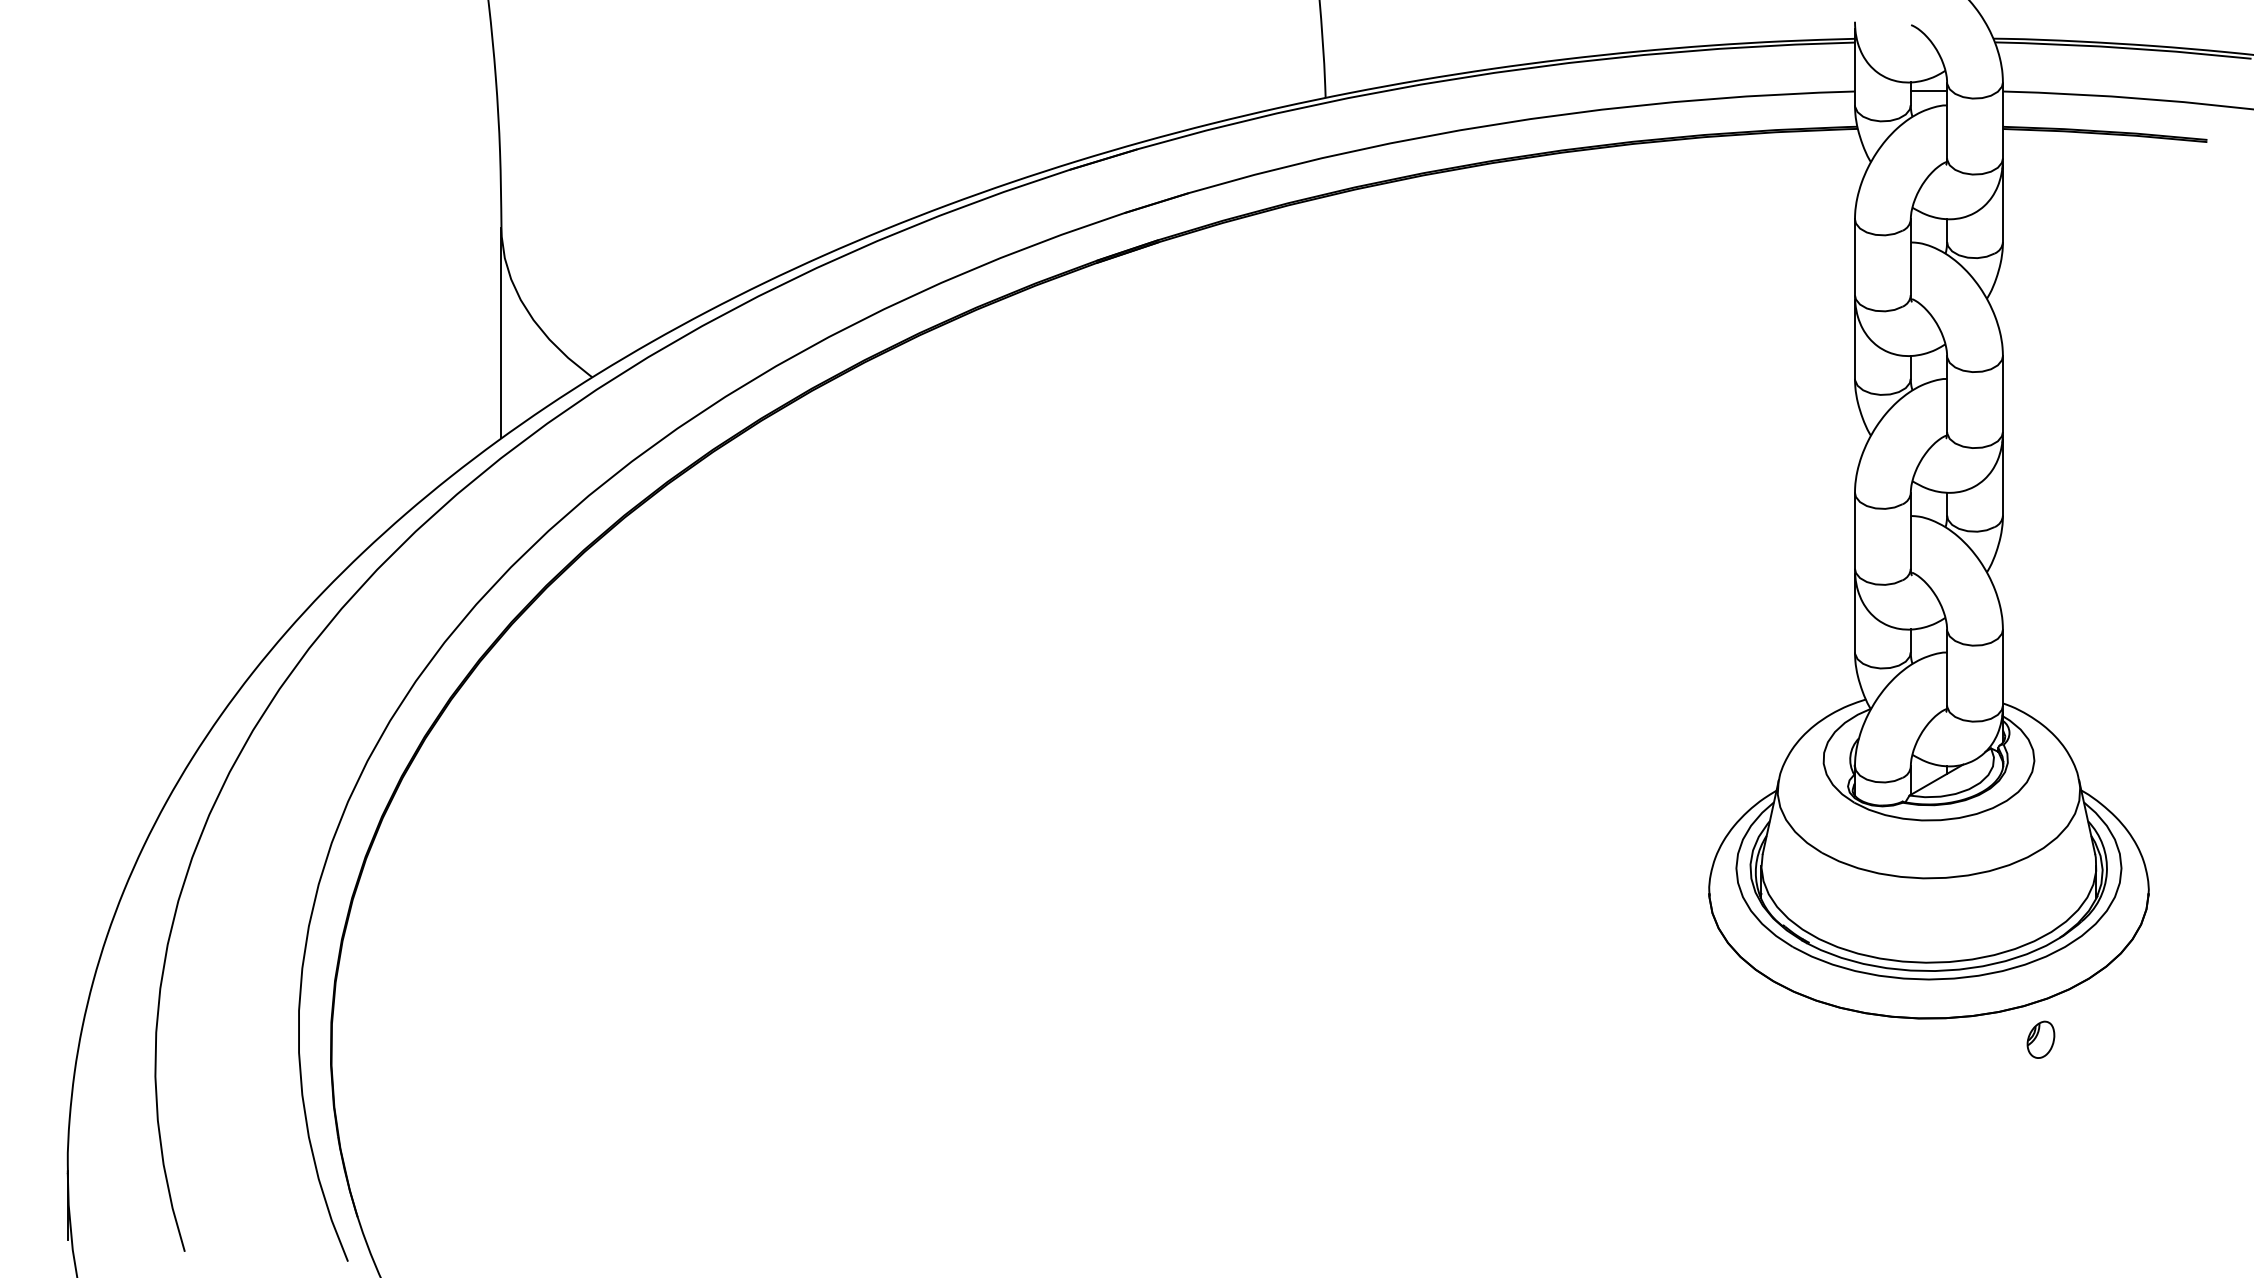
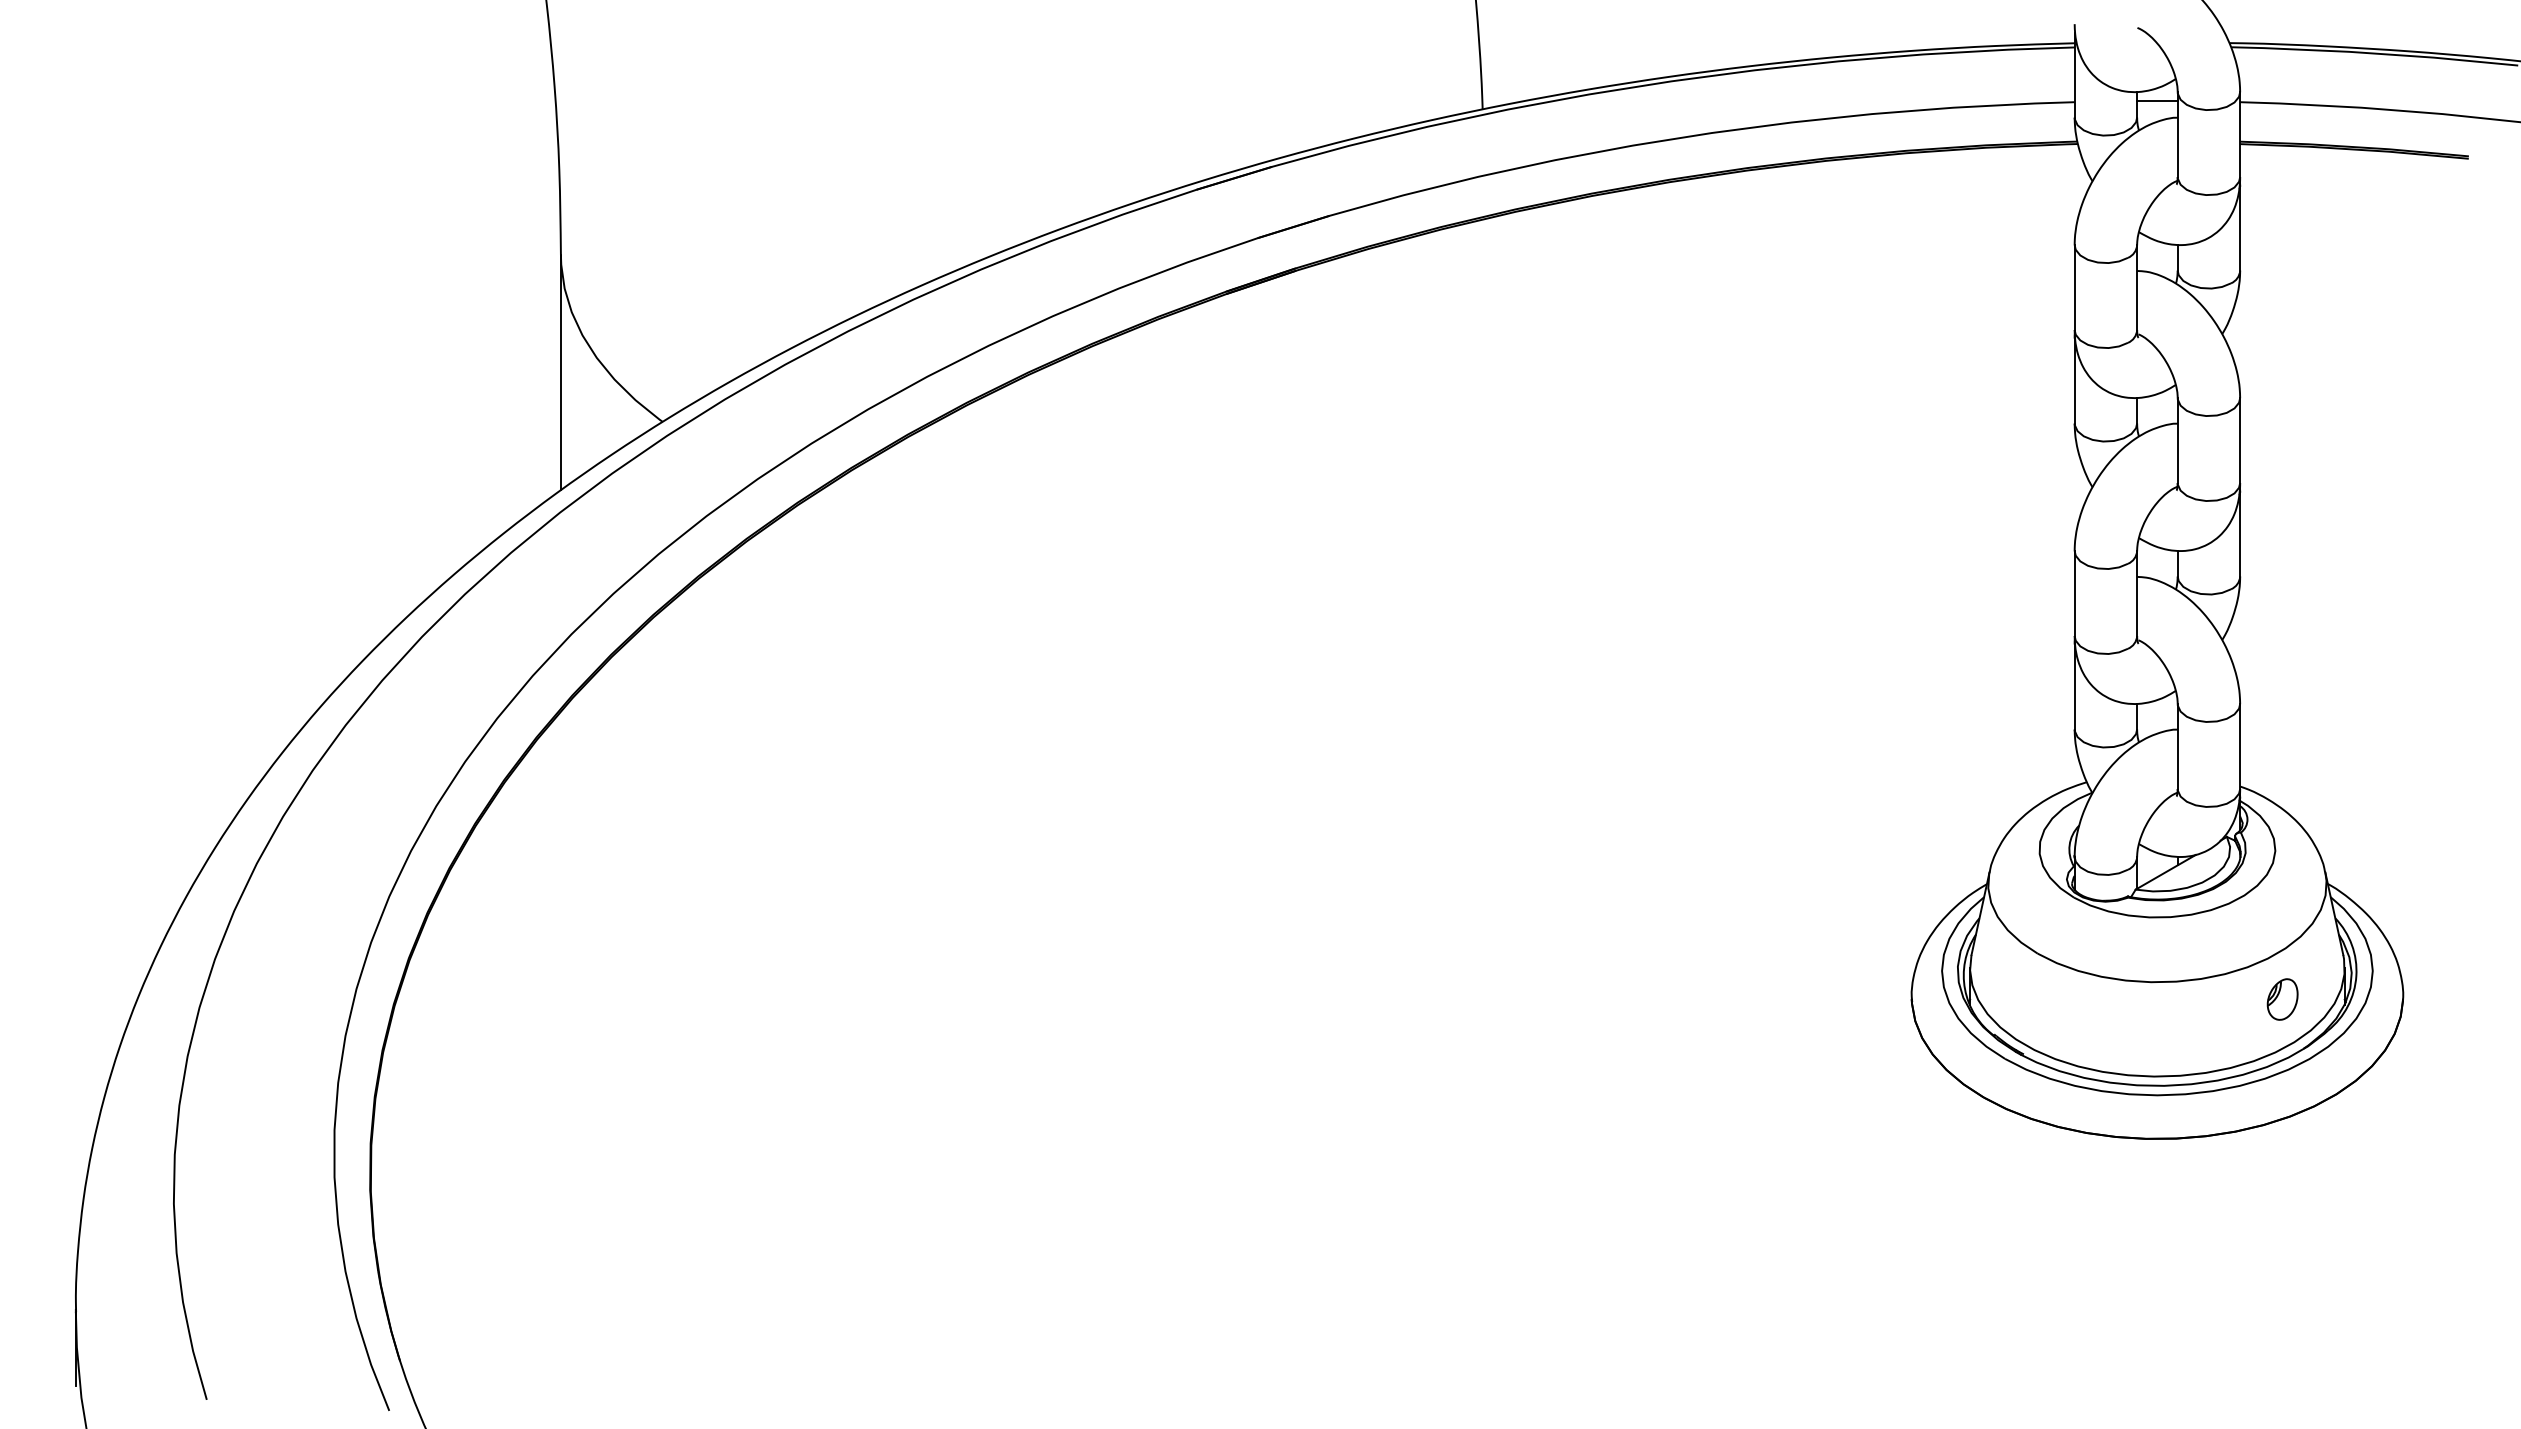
part: (2040, 1039) -> (2282, 999), moved

